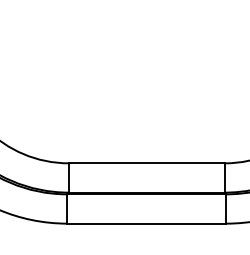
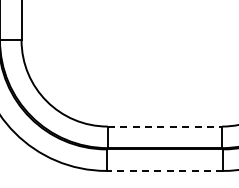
line: (147, 163) -> (165, 126), solid -> dashed
line: (146, 223) -> (164, 170), solid -> dashed

